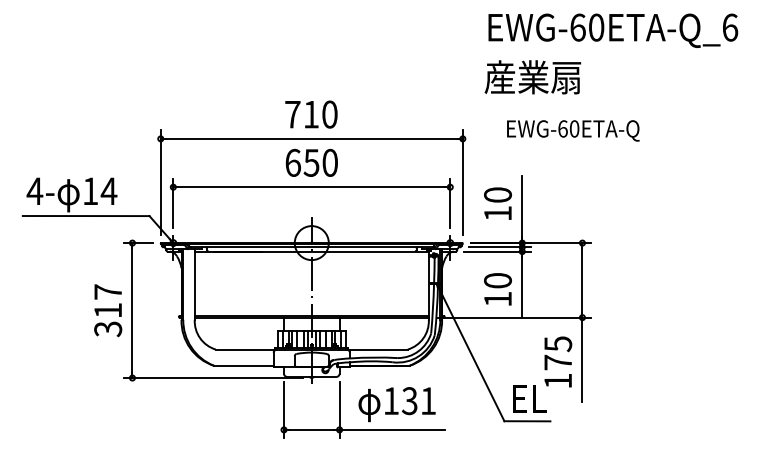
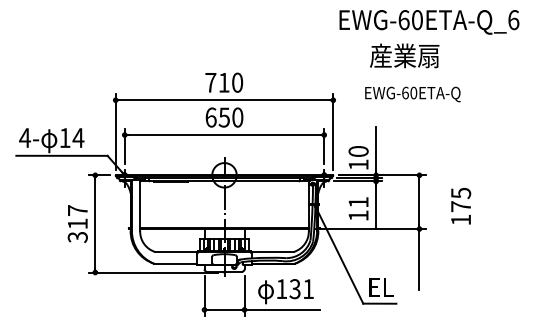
text: (613, 30) -> (429, 22), moved
text: (532, 77) -> (404, 56), moved
text: (497, 203) -> (358, 157), moved
text: (497, 280) -> (358, 202), 10 -> 11
text: (558, 361) -> (461, 205), moved

